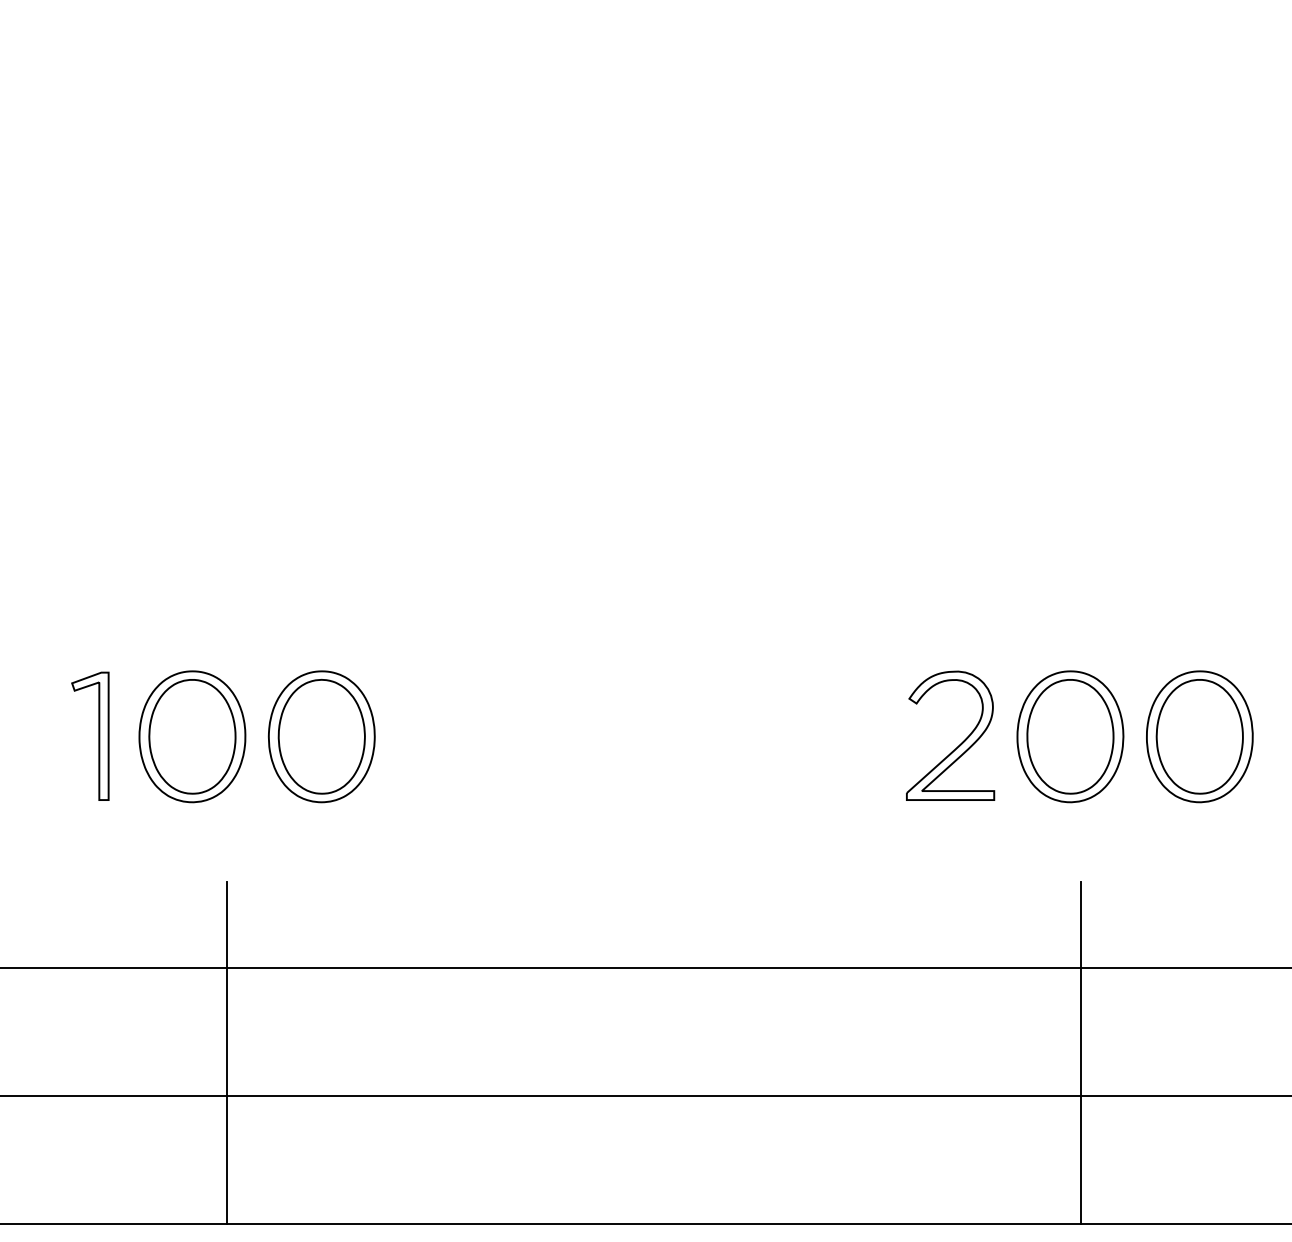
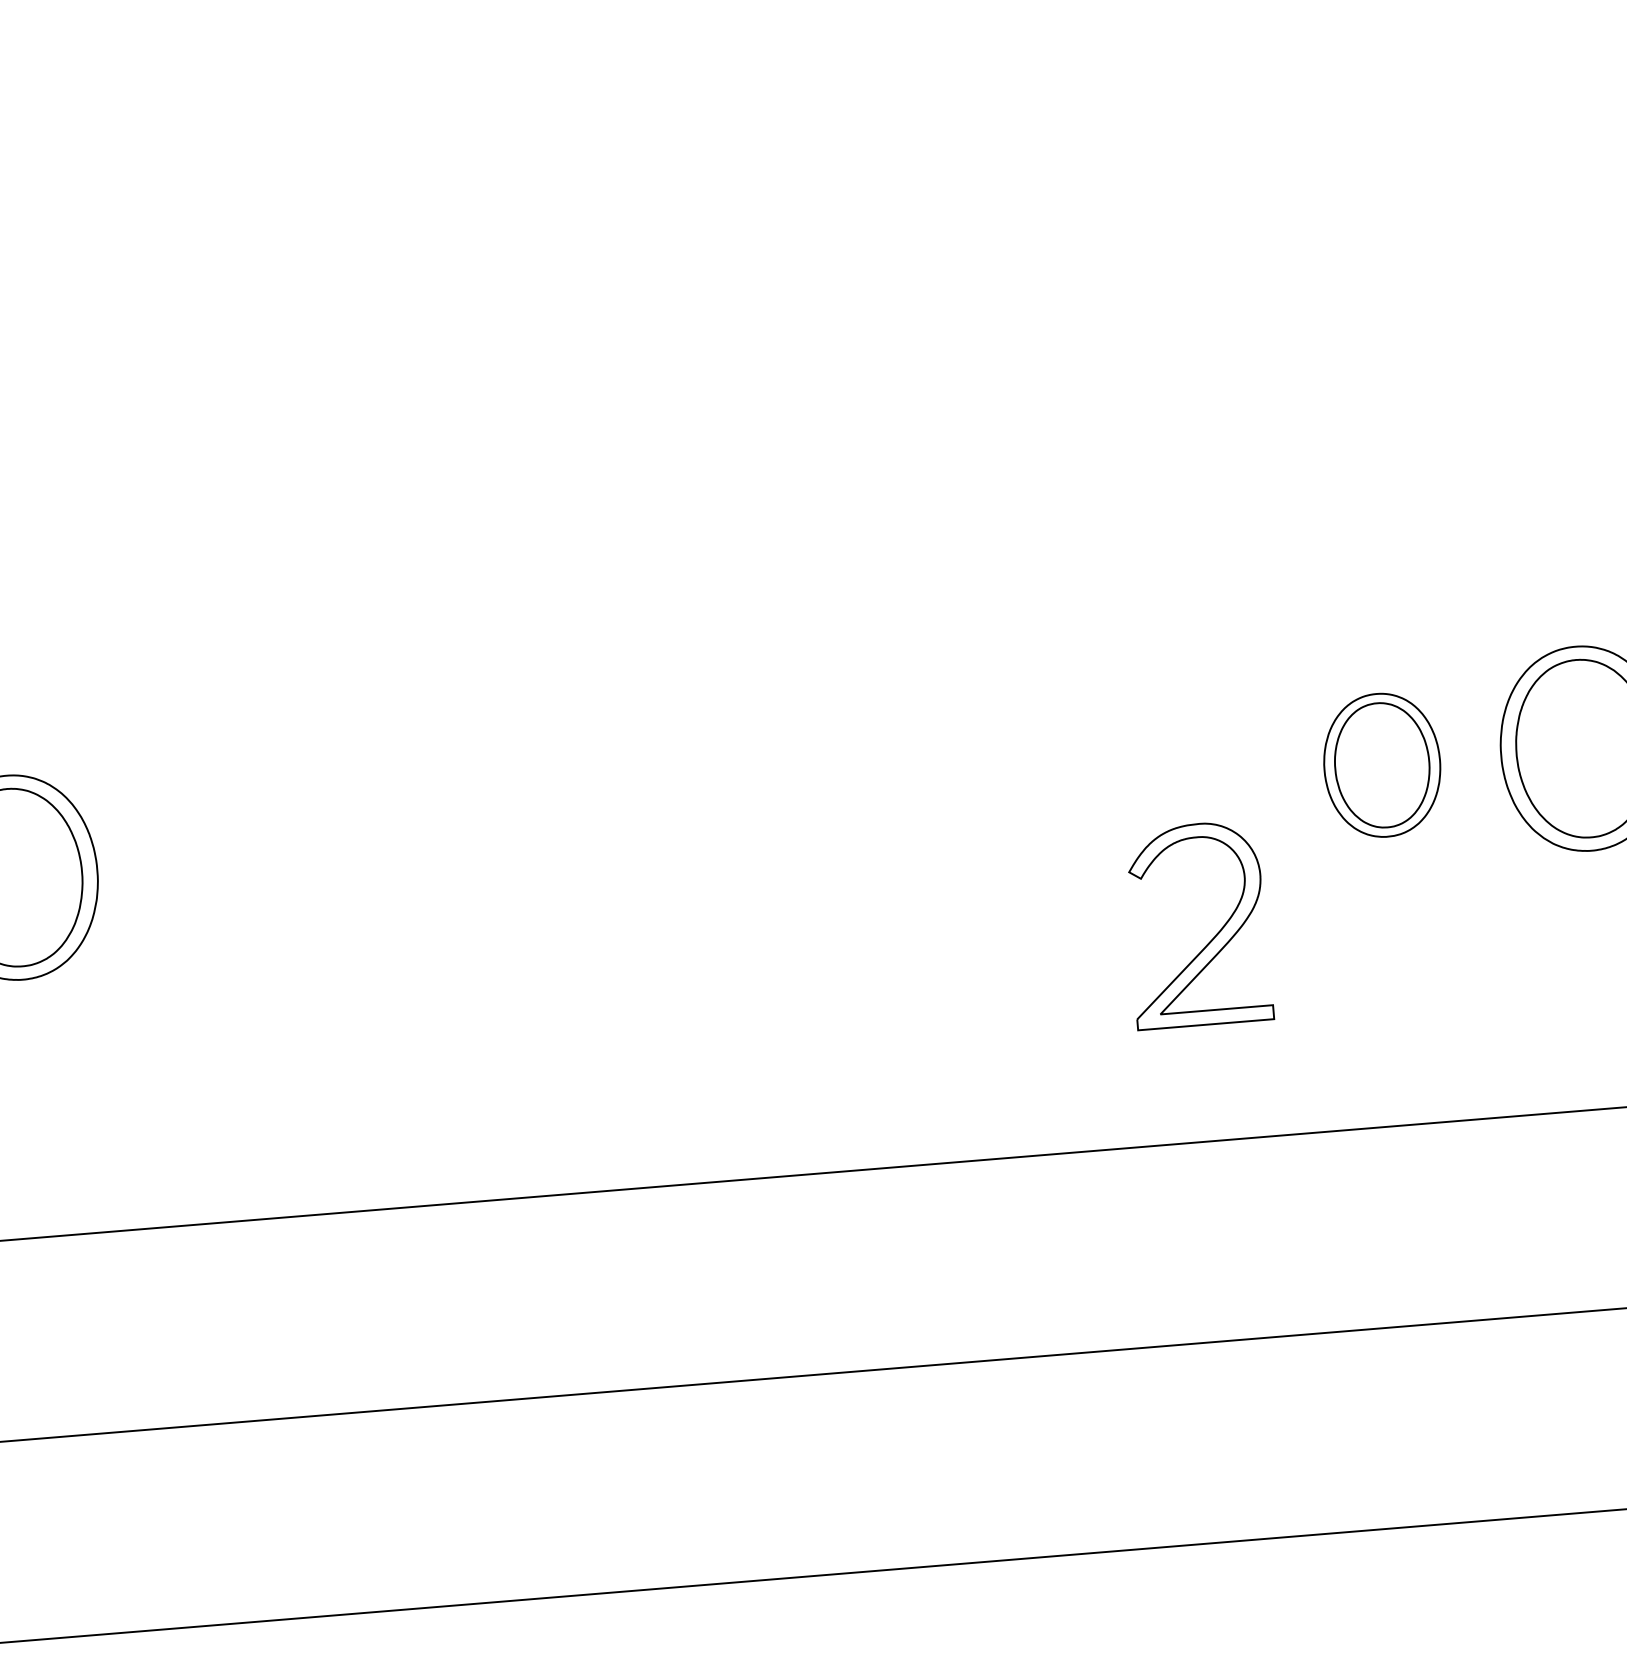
part: (321, 736) -> (215, 860), removed
part: (1070, 736) -> (1382, 764), size x0.7
part: (959, 744) -> (1213, 937), moved
line: (226, 1053) -> (108, 1366), removed
line: (1081, 1053) -> (1440, 1257), removed

